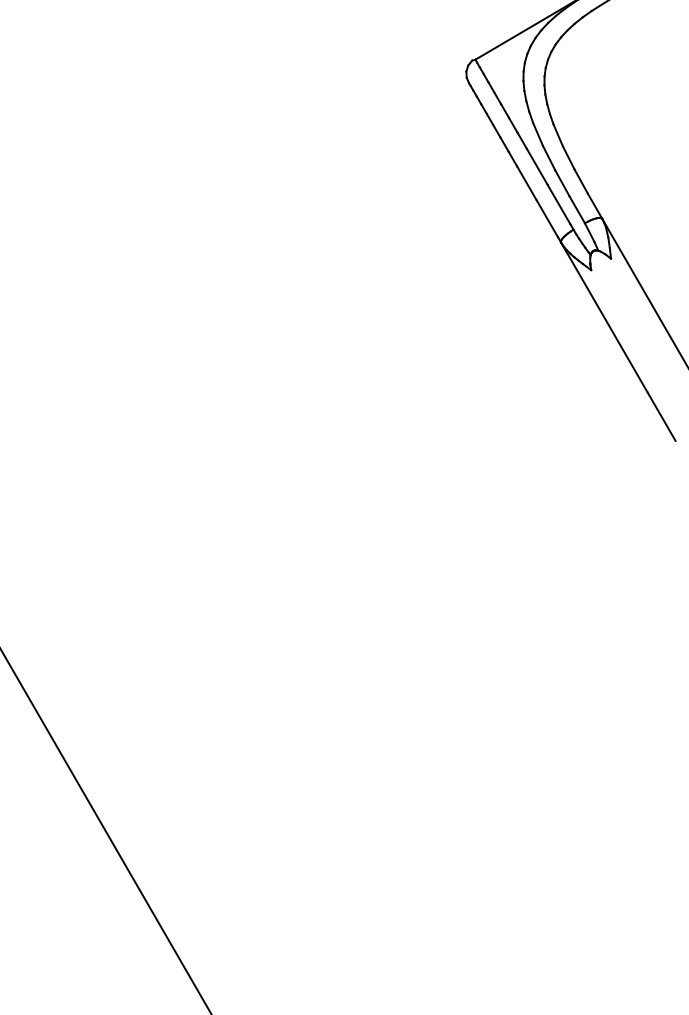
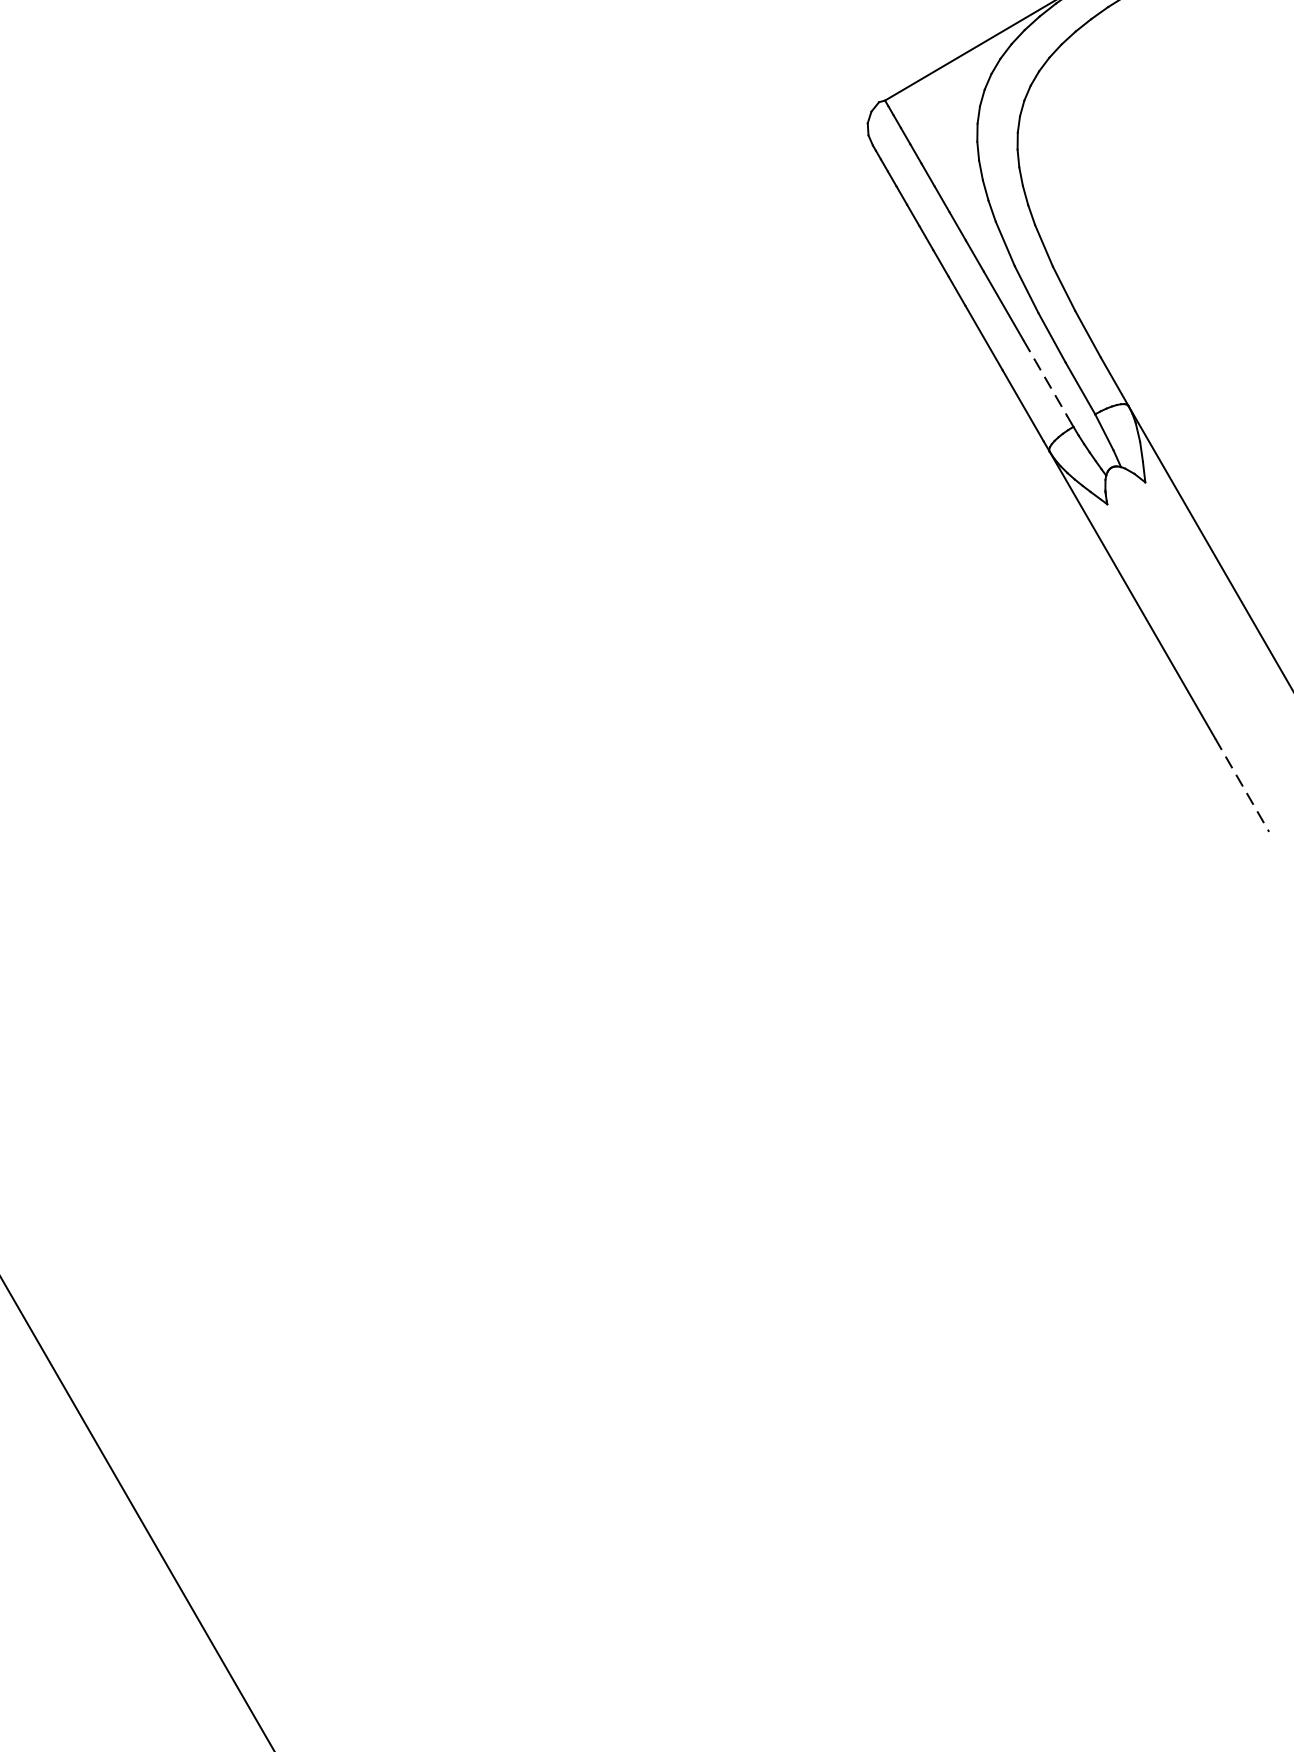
line: (558, 204) -> (1044, 378), solid -> dashed
line: (661, 416) -> (1242, 785), solid -> dashed

